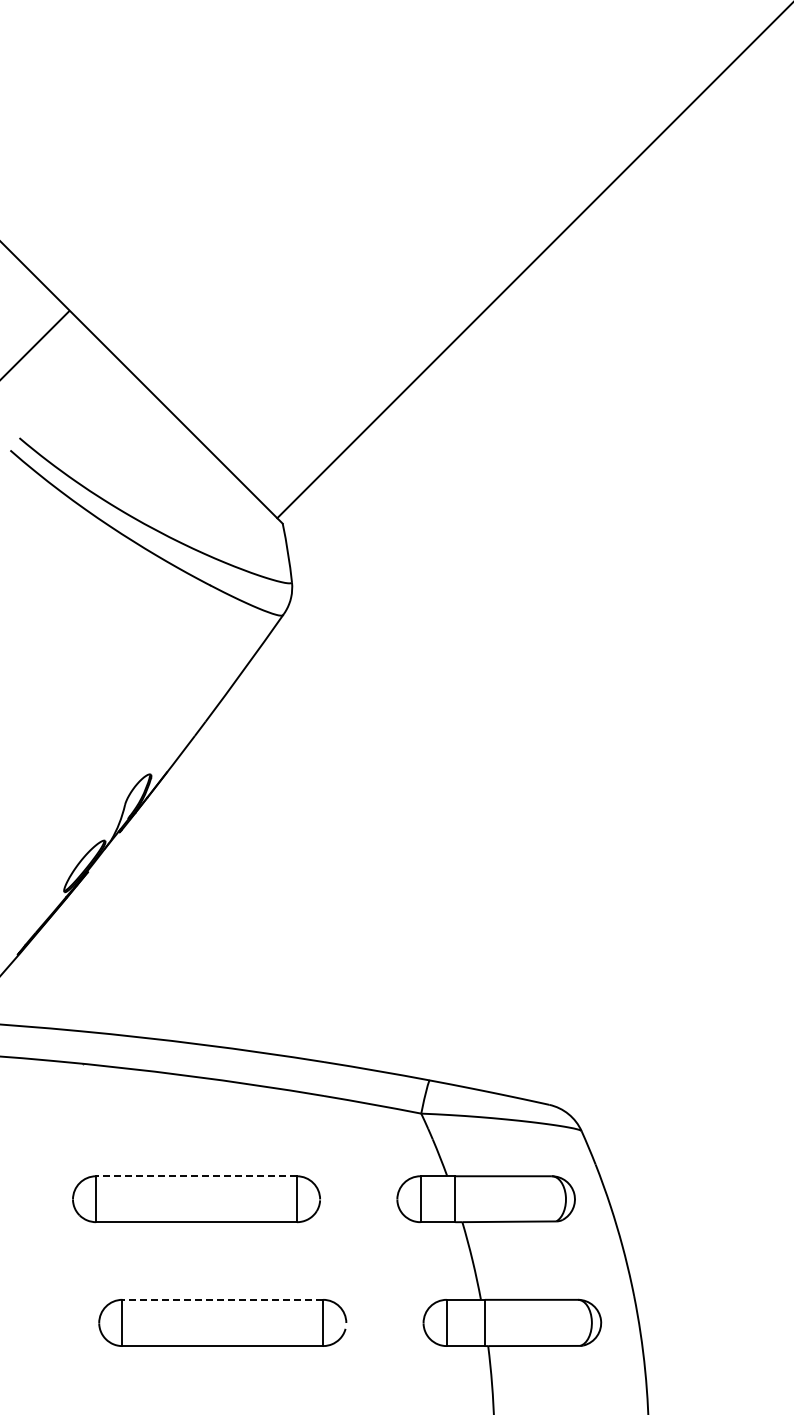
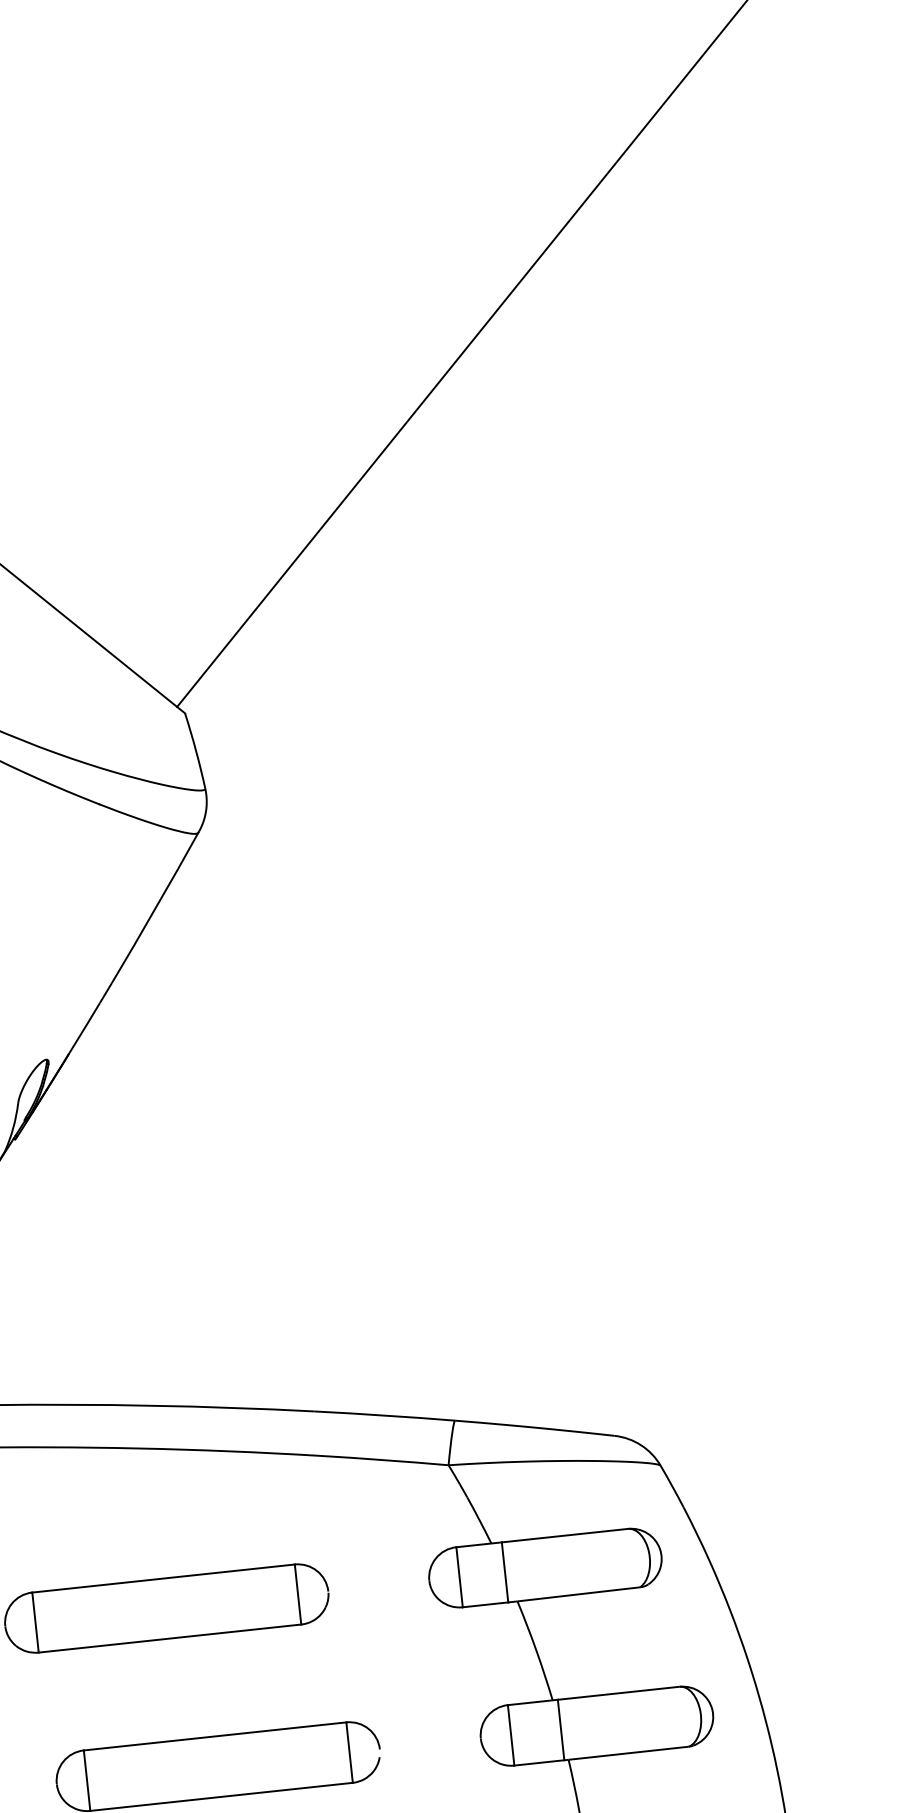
line: (196, 1176) -> (163, 1578), dashed -> solid
line: (222, 1299) -> (214, 1736), dashed -> solid

